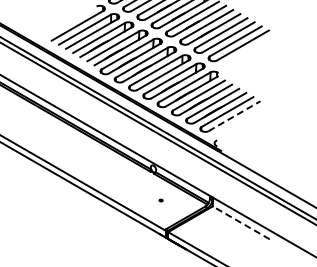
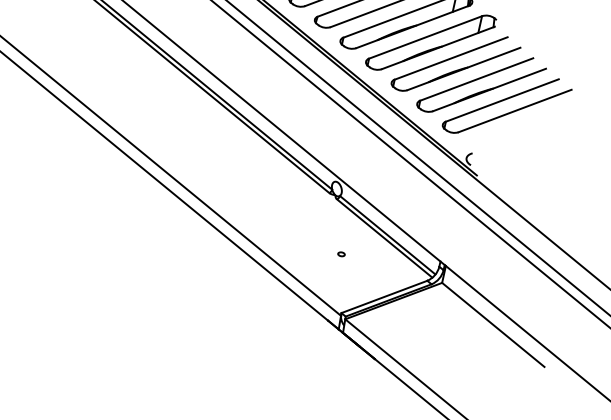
line: (234, 116) -> (514, 111), dashed -> solid
line: (241, 222) -> (493, 324), dashed -> solid

